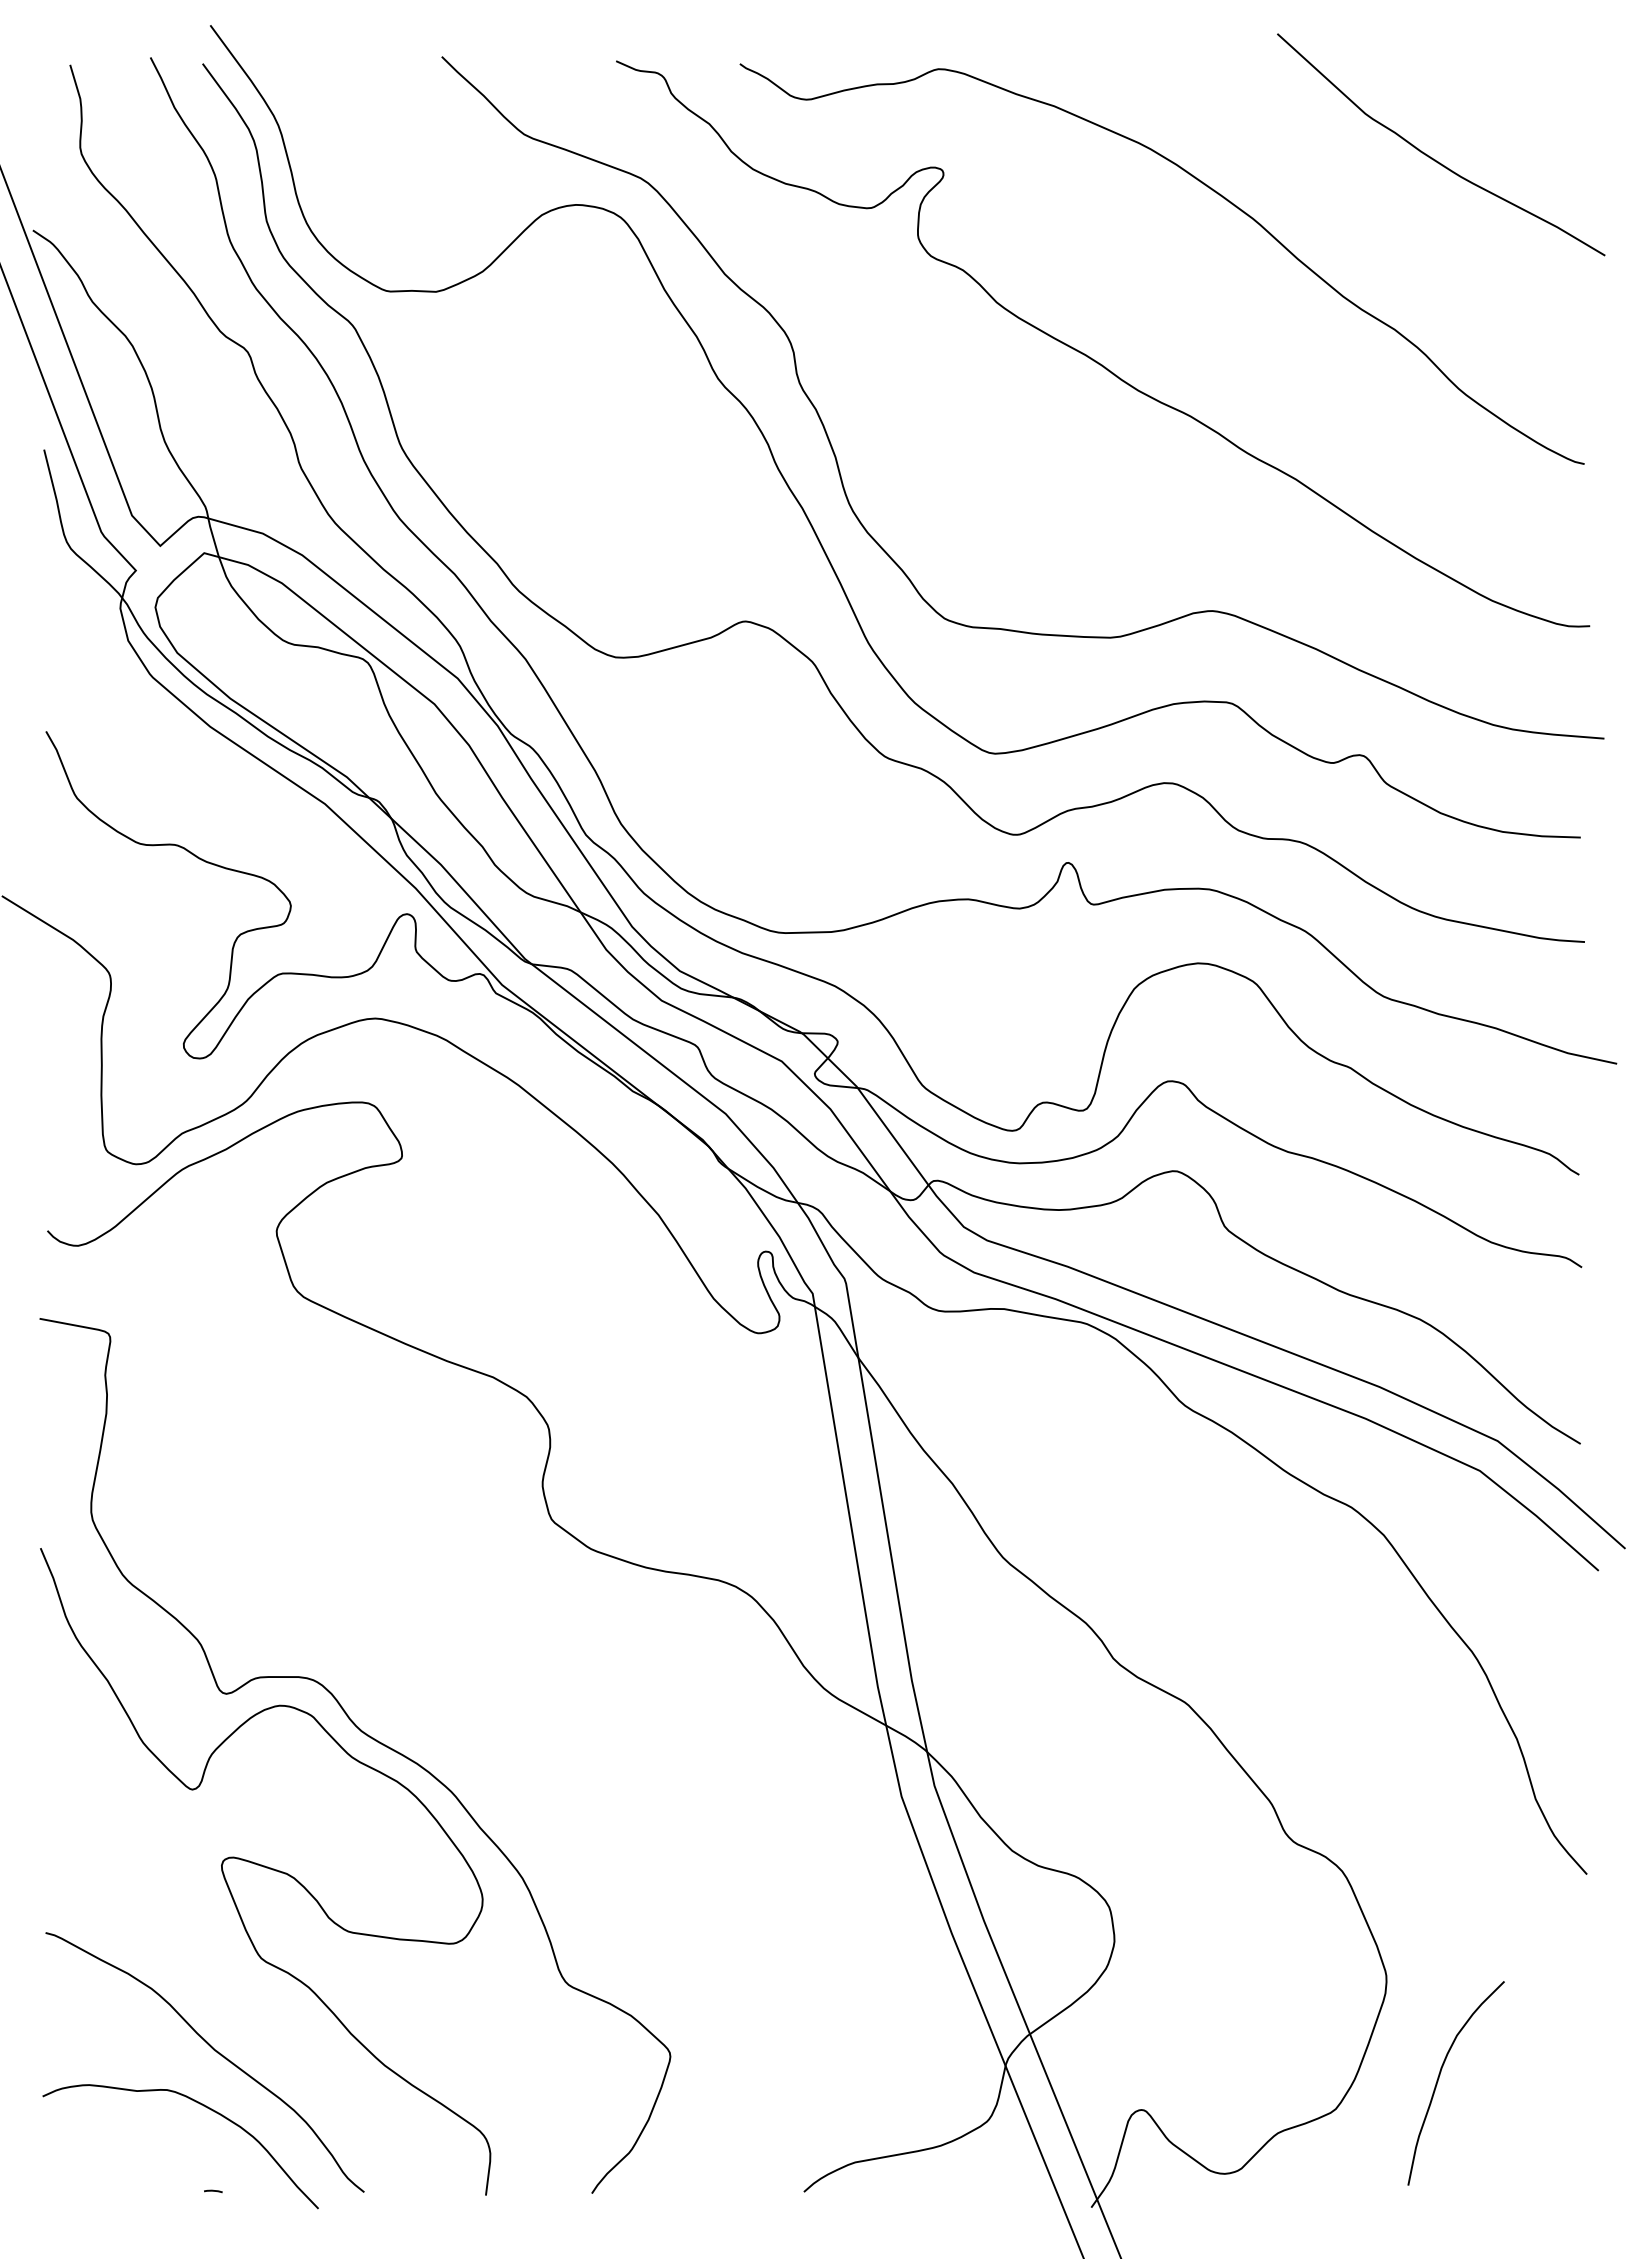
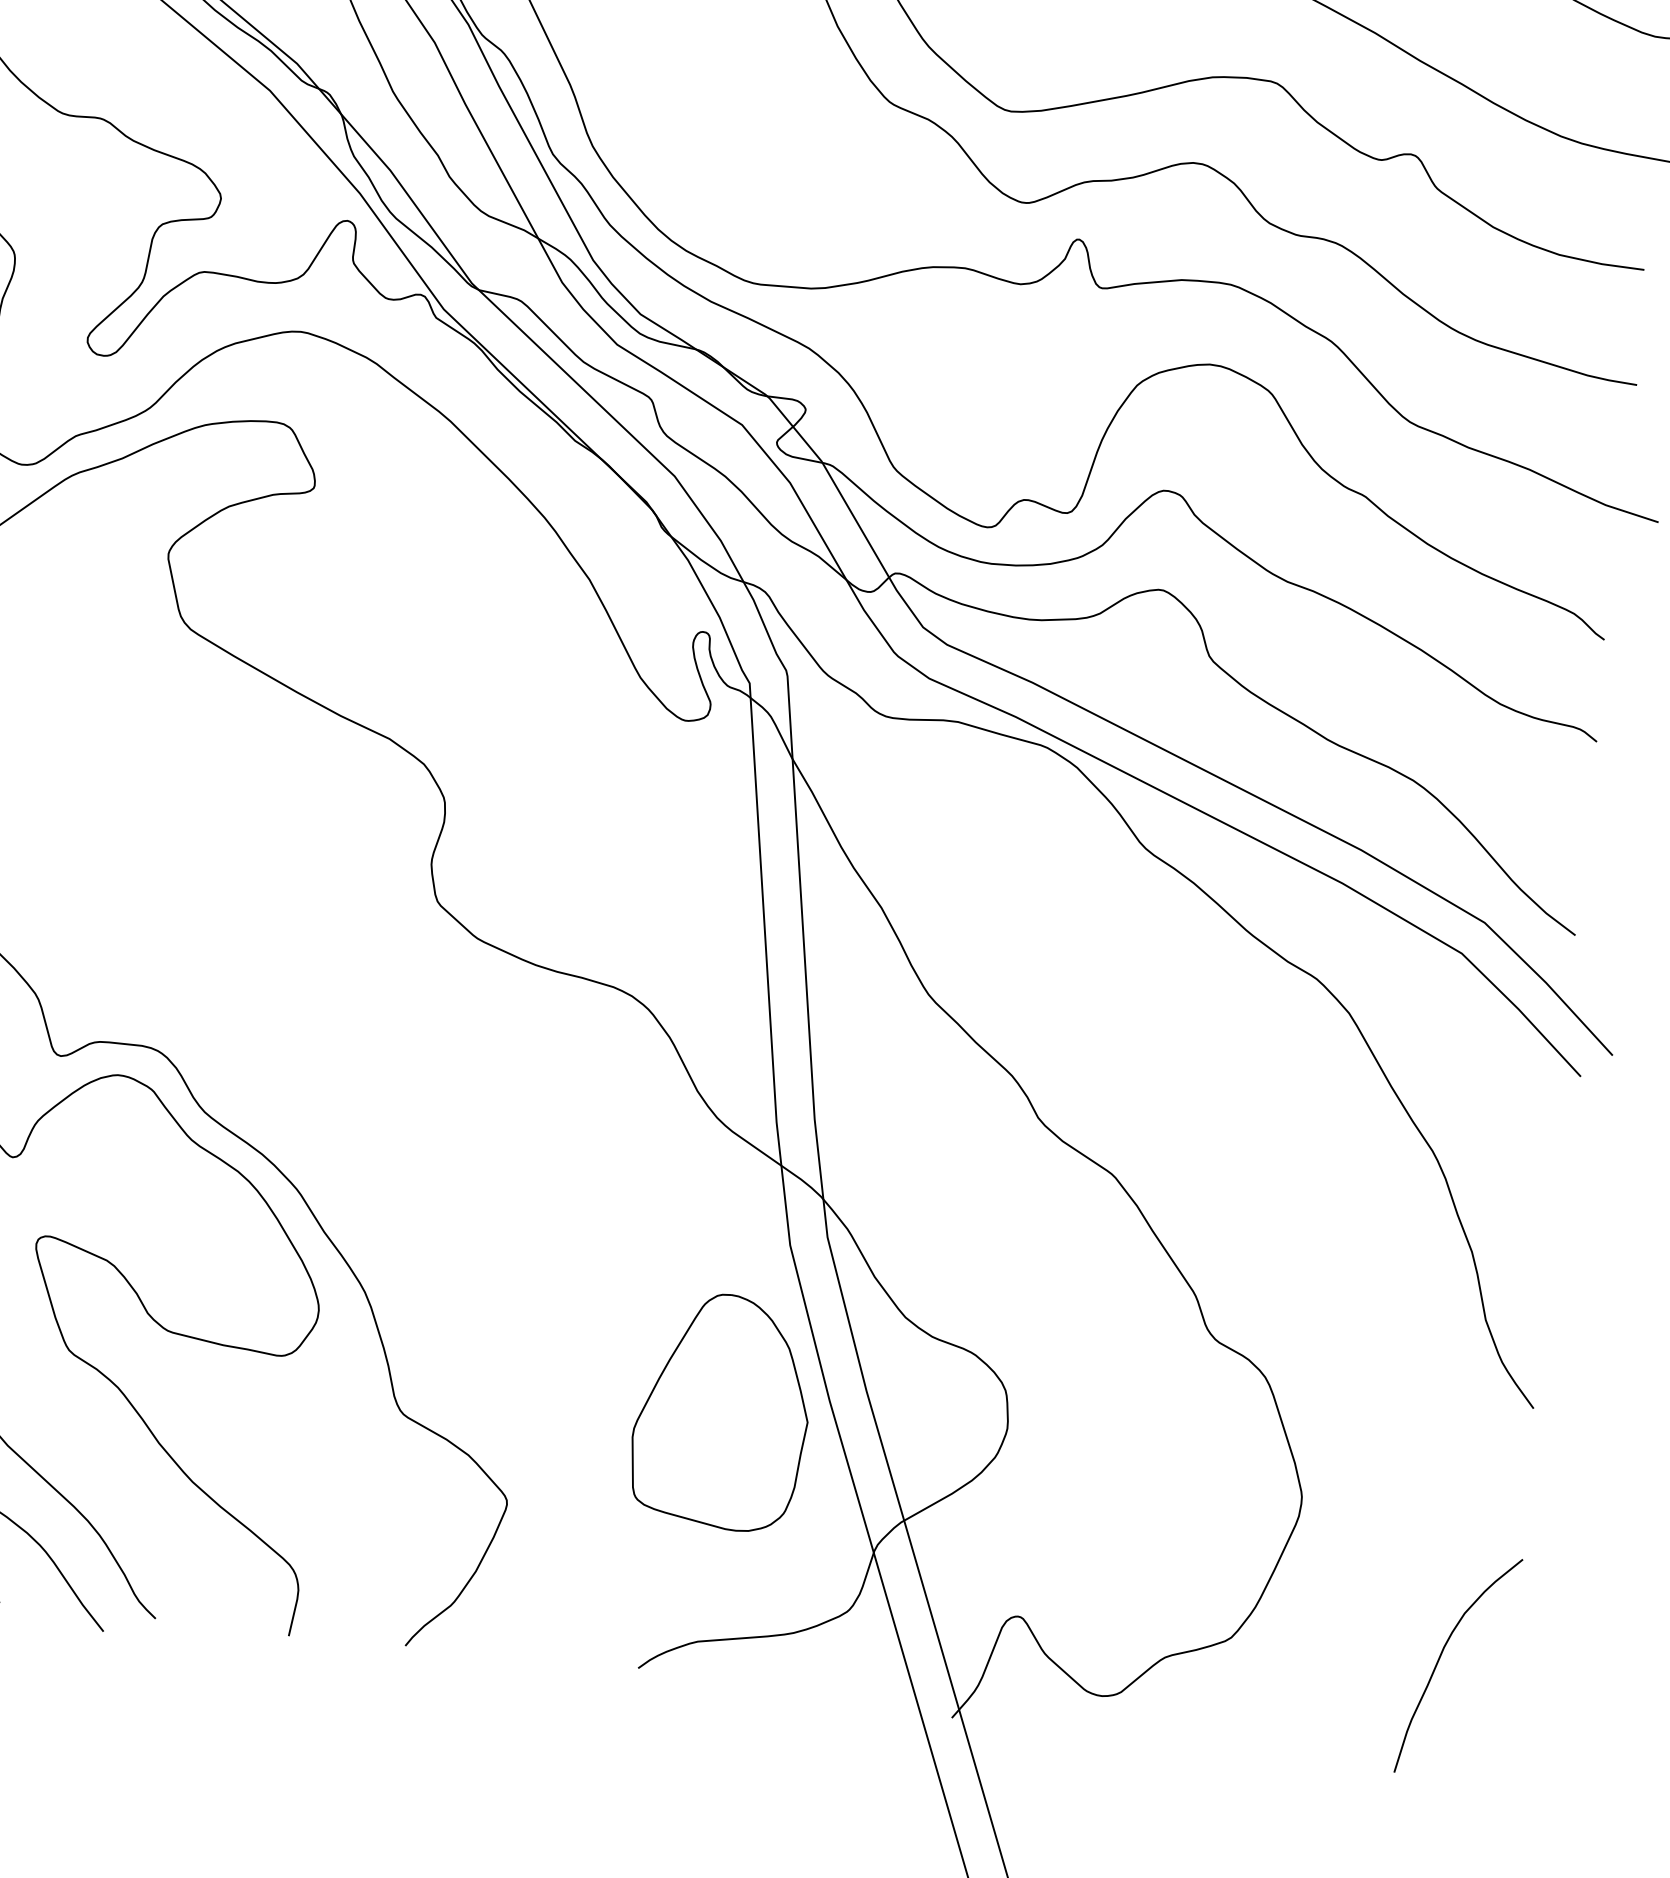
part: (855, 1952) -> (721, 1411), added
curve: (1439, 2078) -> (1440, 1658), moved

